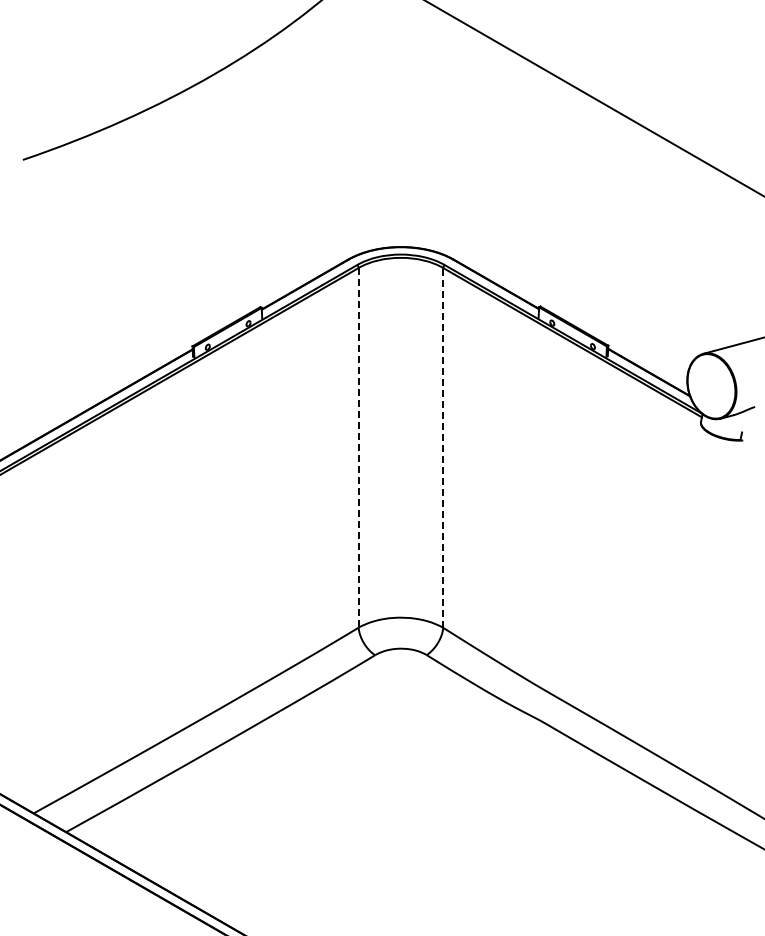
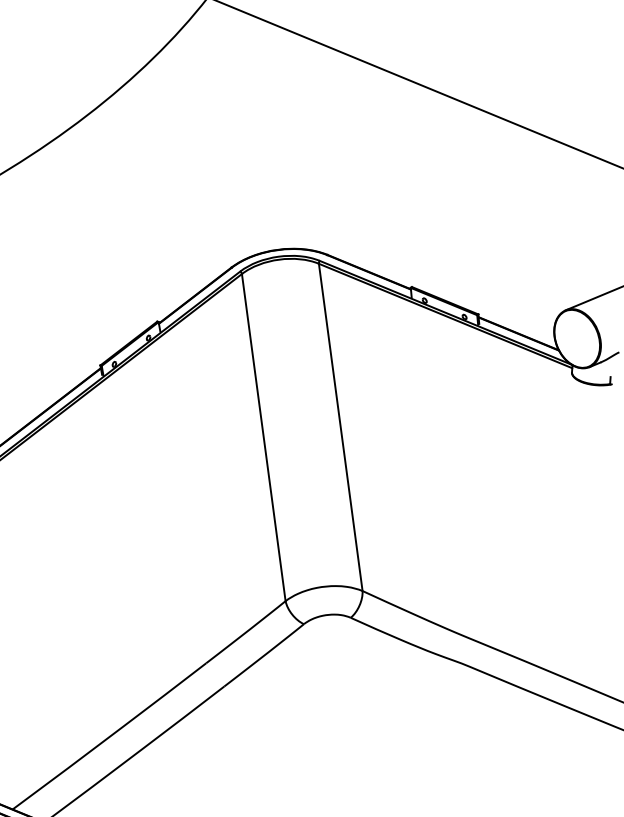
line: (358, 447) -> (263, 437), dashed -> solid
line: (443, 447) -> (340, 426), dashed -> solid

